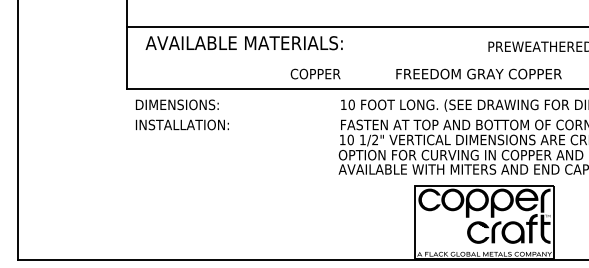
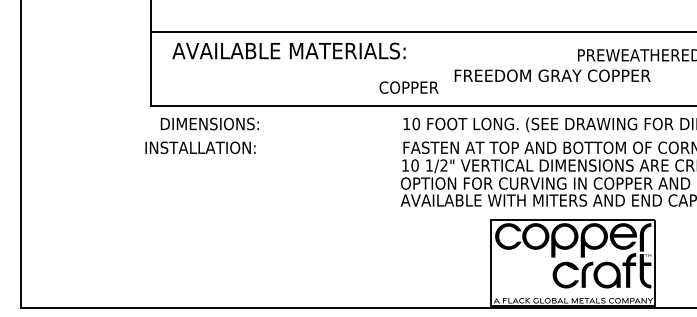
text: (315, 73) -> (408, 86), moved
text: (478, 73) -> (551, 75), moved
text: (182, 124) -> (200, 147), moved

